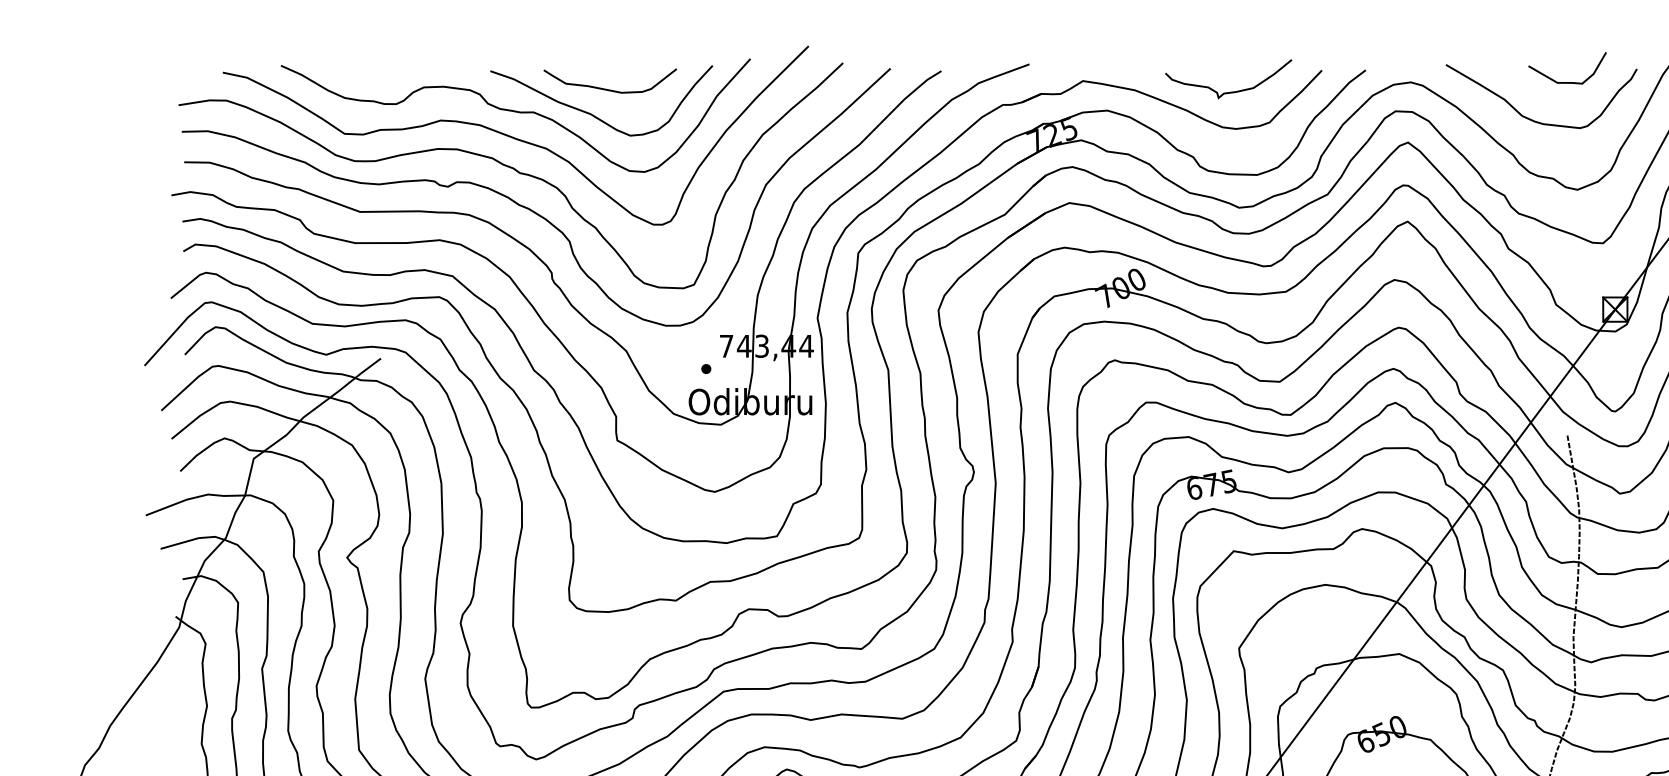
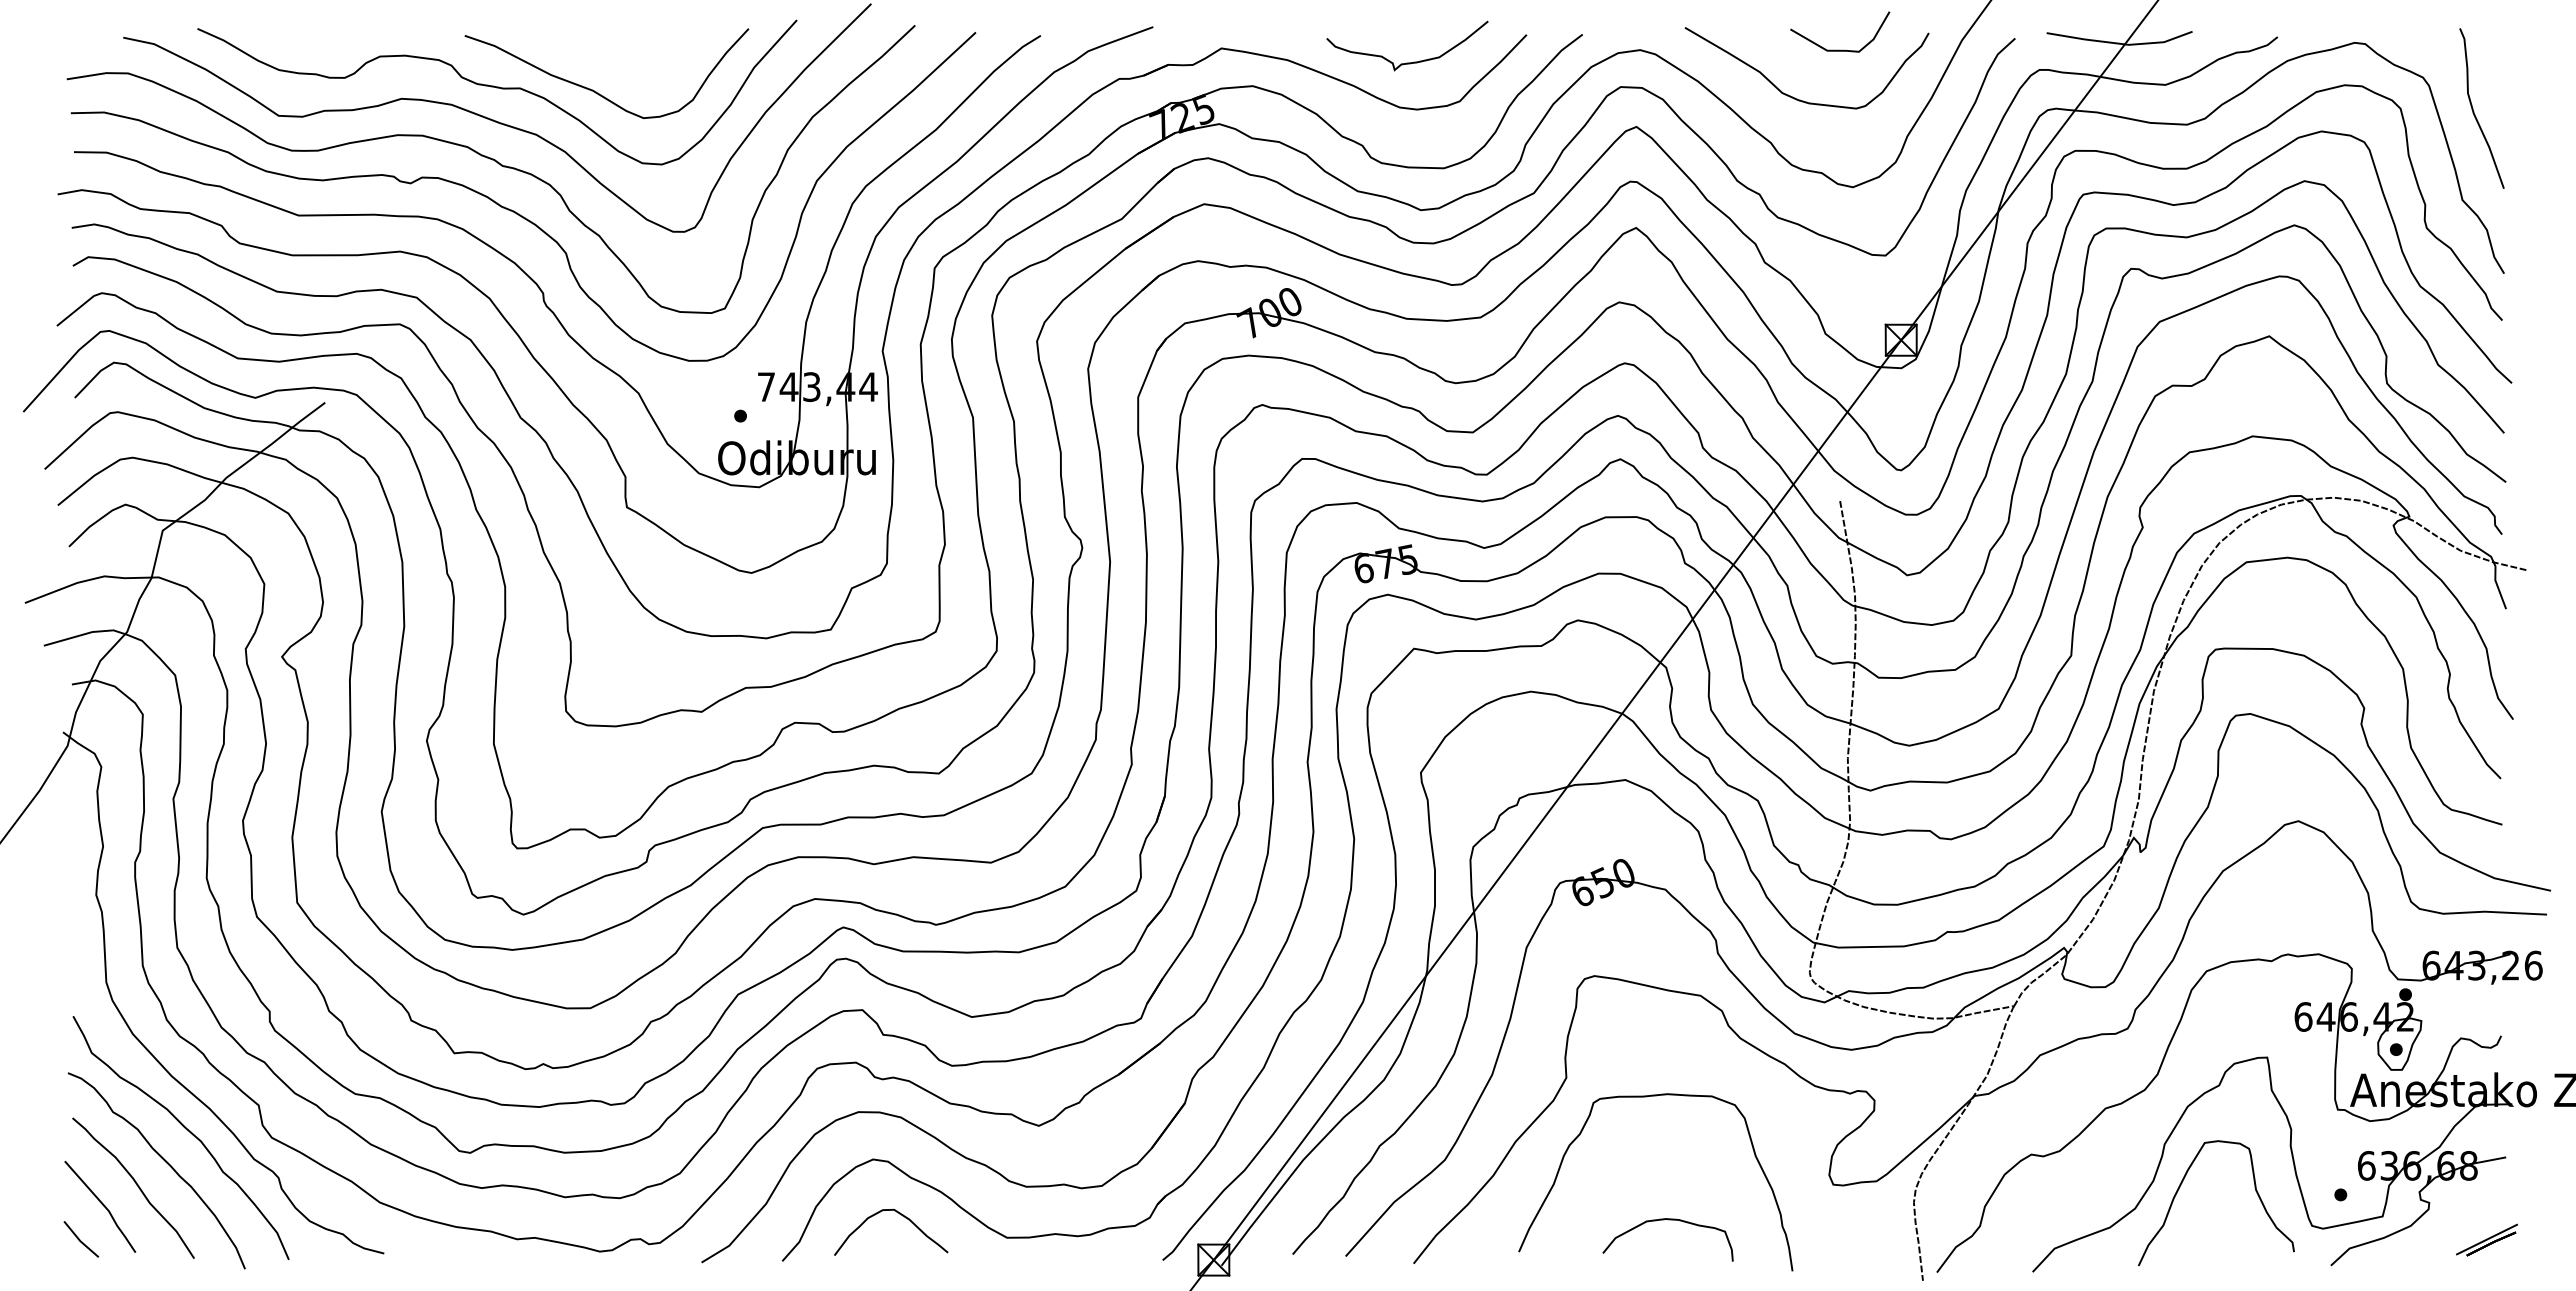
curve: (606, 88) -> (613, 58), removed

